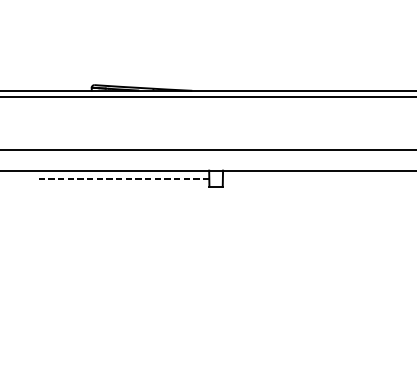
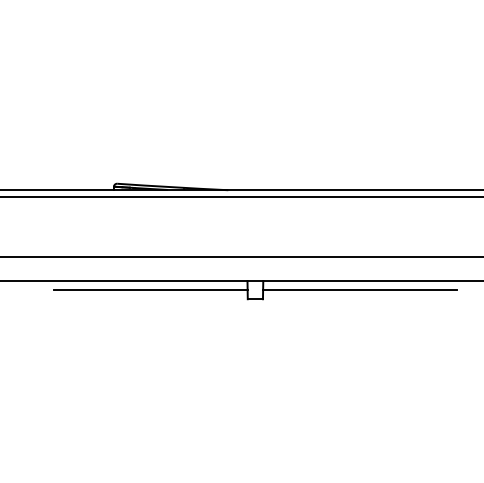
line: (123, 178) -> (150, 290), dashed -> solid
line: (307, 178) -> (359, 290), added

